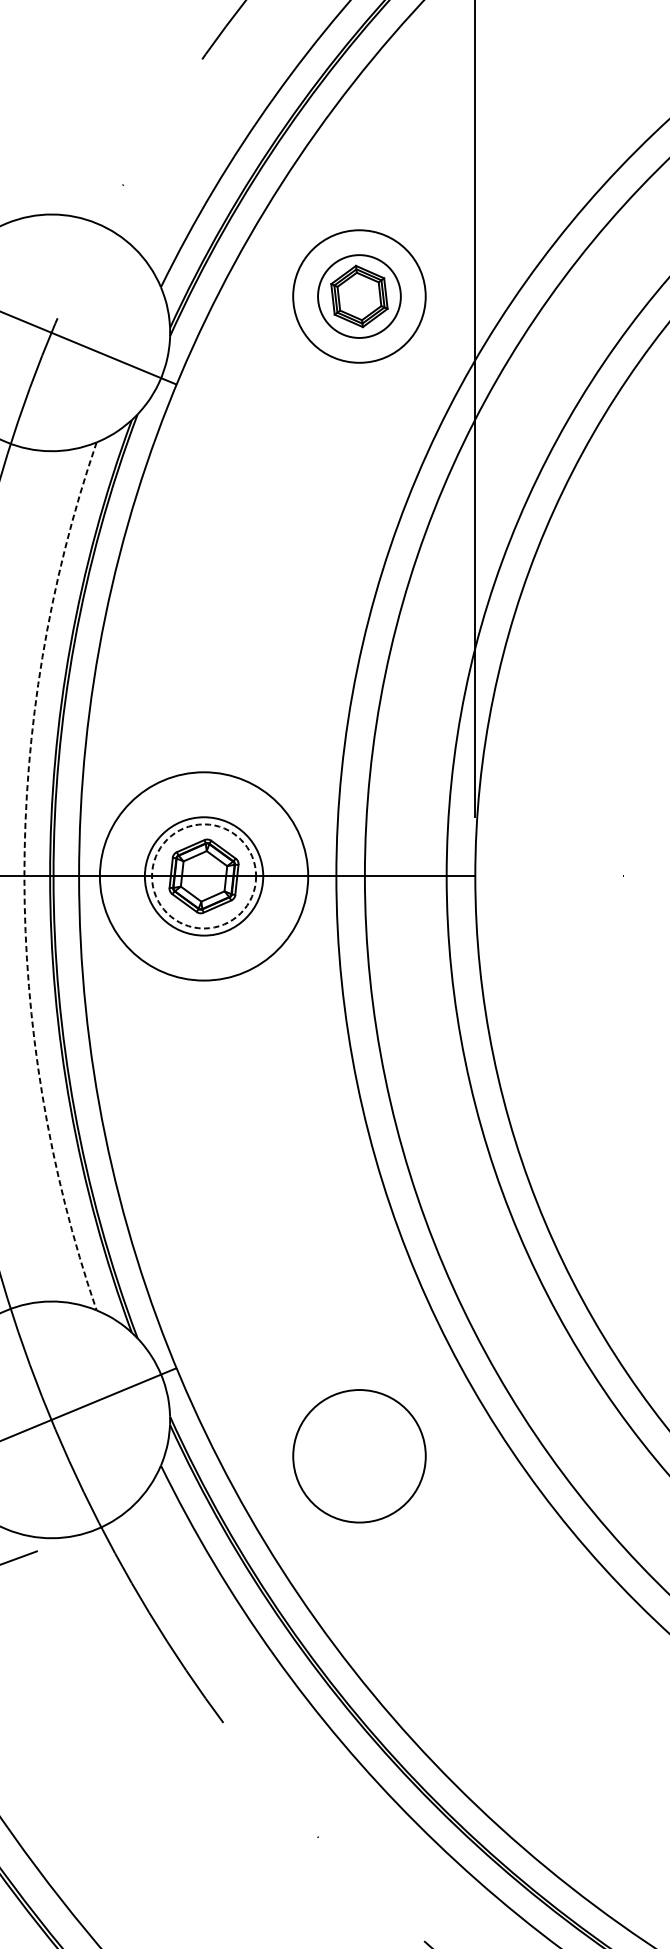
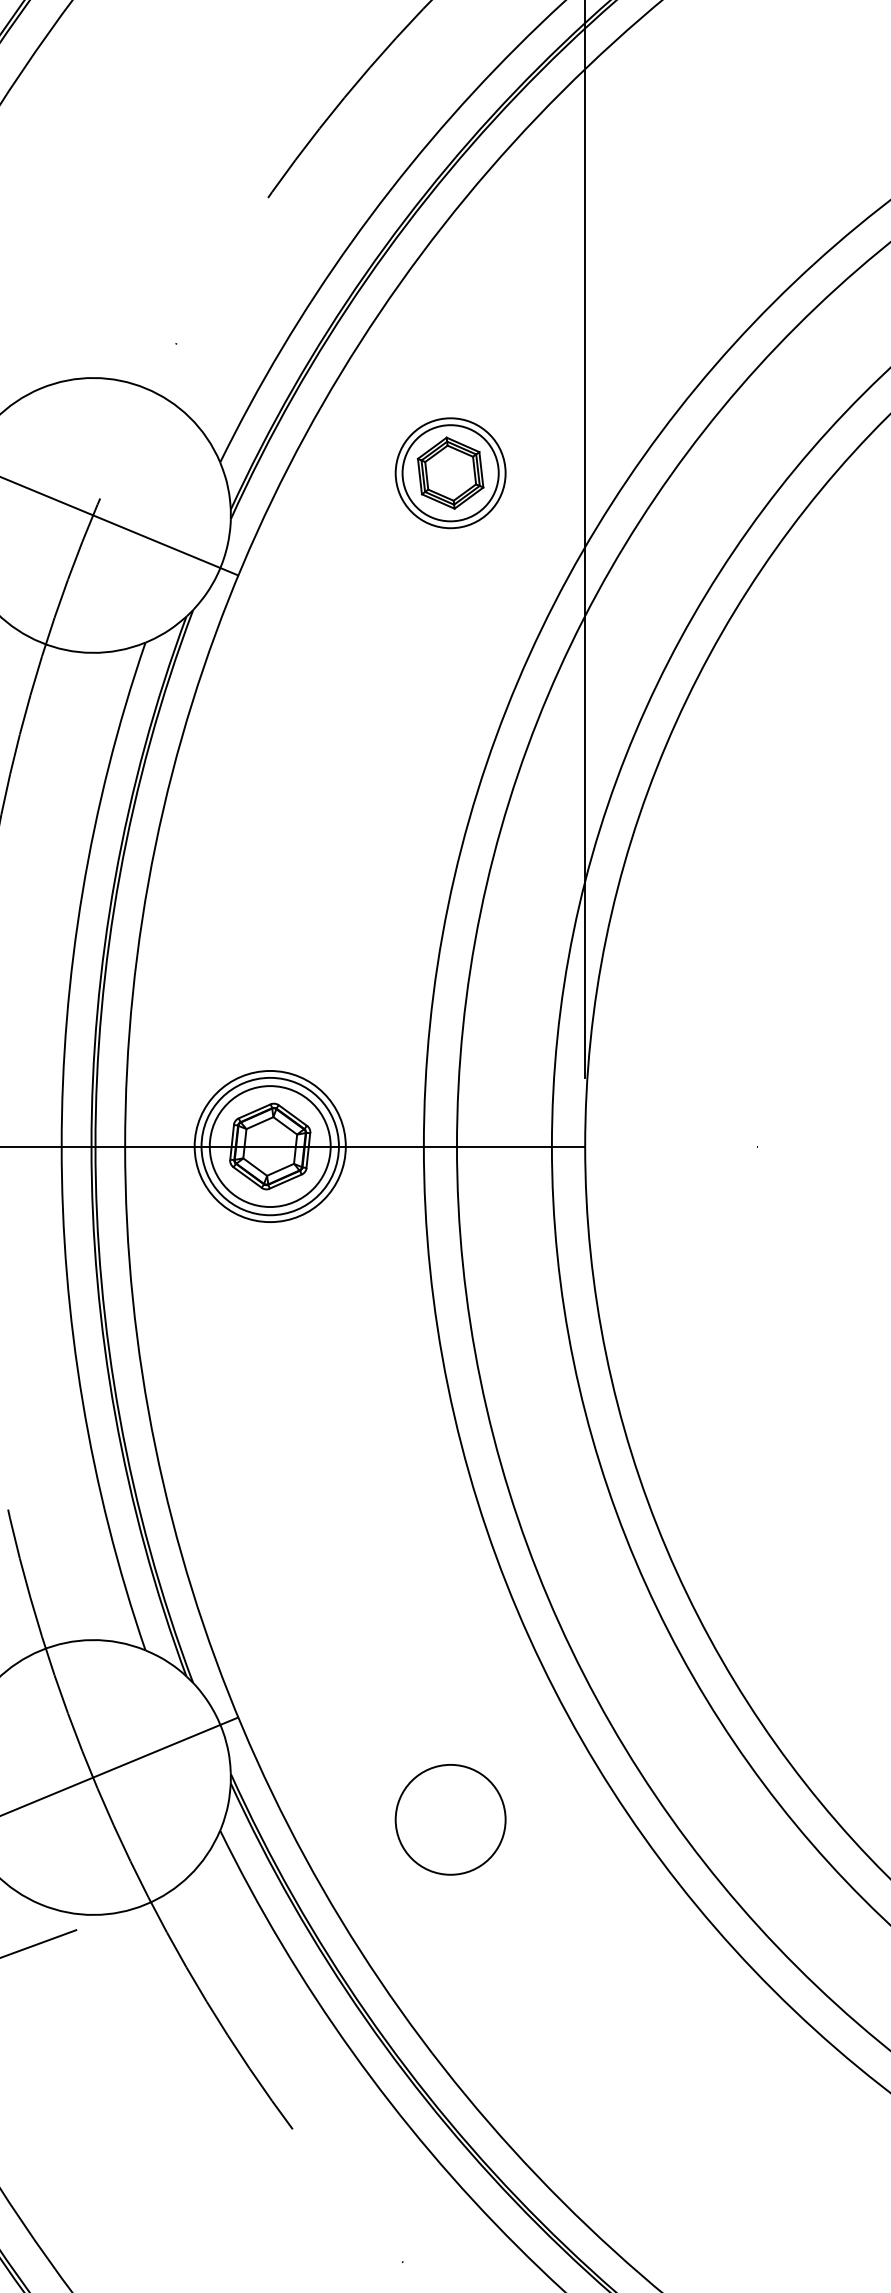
circle: (359, 296) -> (450, 473), size x0.71
arc: (24, 876) -> (61, 1146), dashed -> solid
circle: (203, 876) -> (269, 1146), dashed -> solid
circle: (203, 876) -> (269, 1146), size x0.62
circle: (359, 1456) -> (450, 1819), size x0.71

